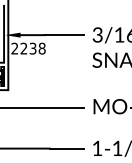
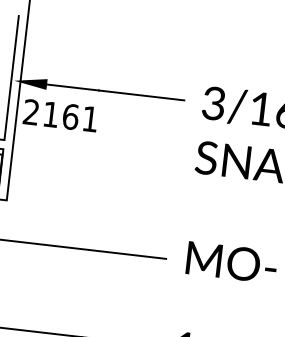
text: (32, 48) -> (69, 116), 2238 -> 2161

